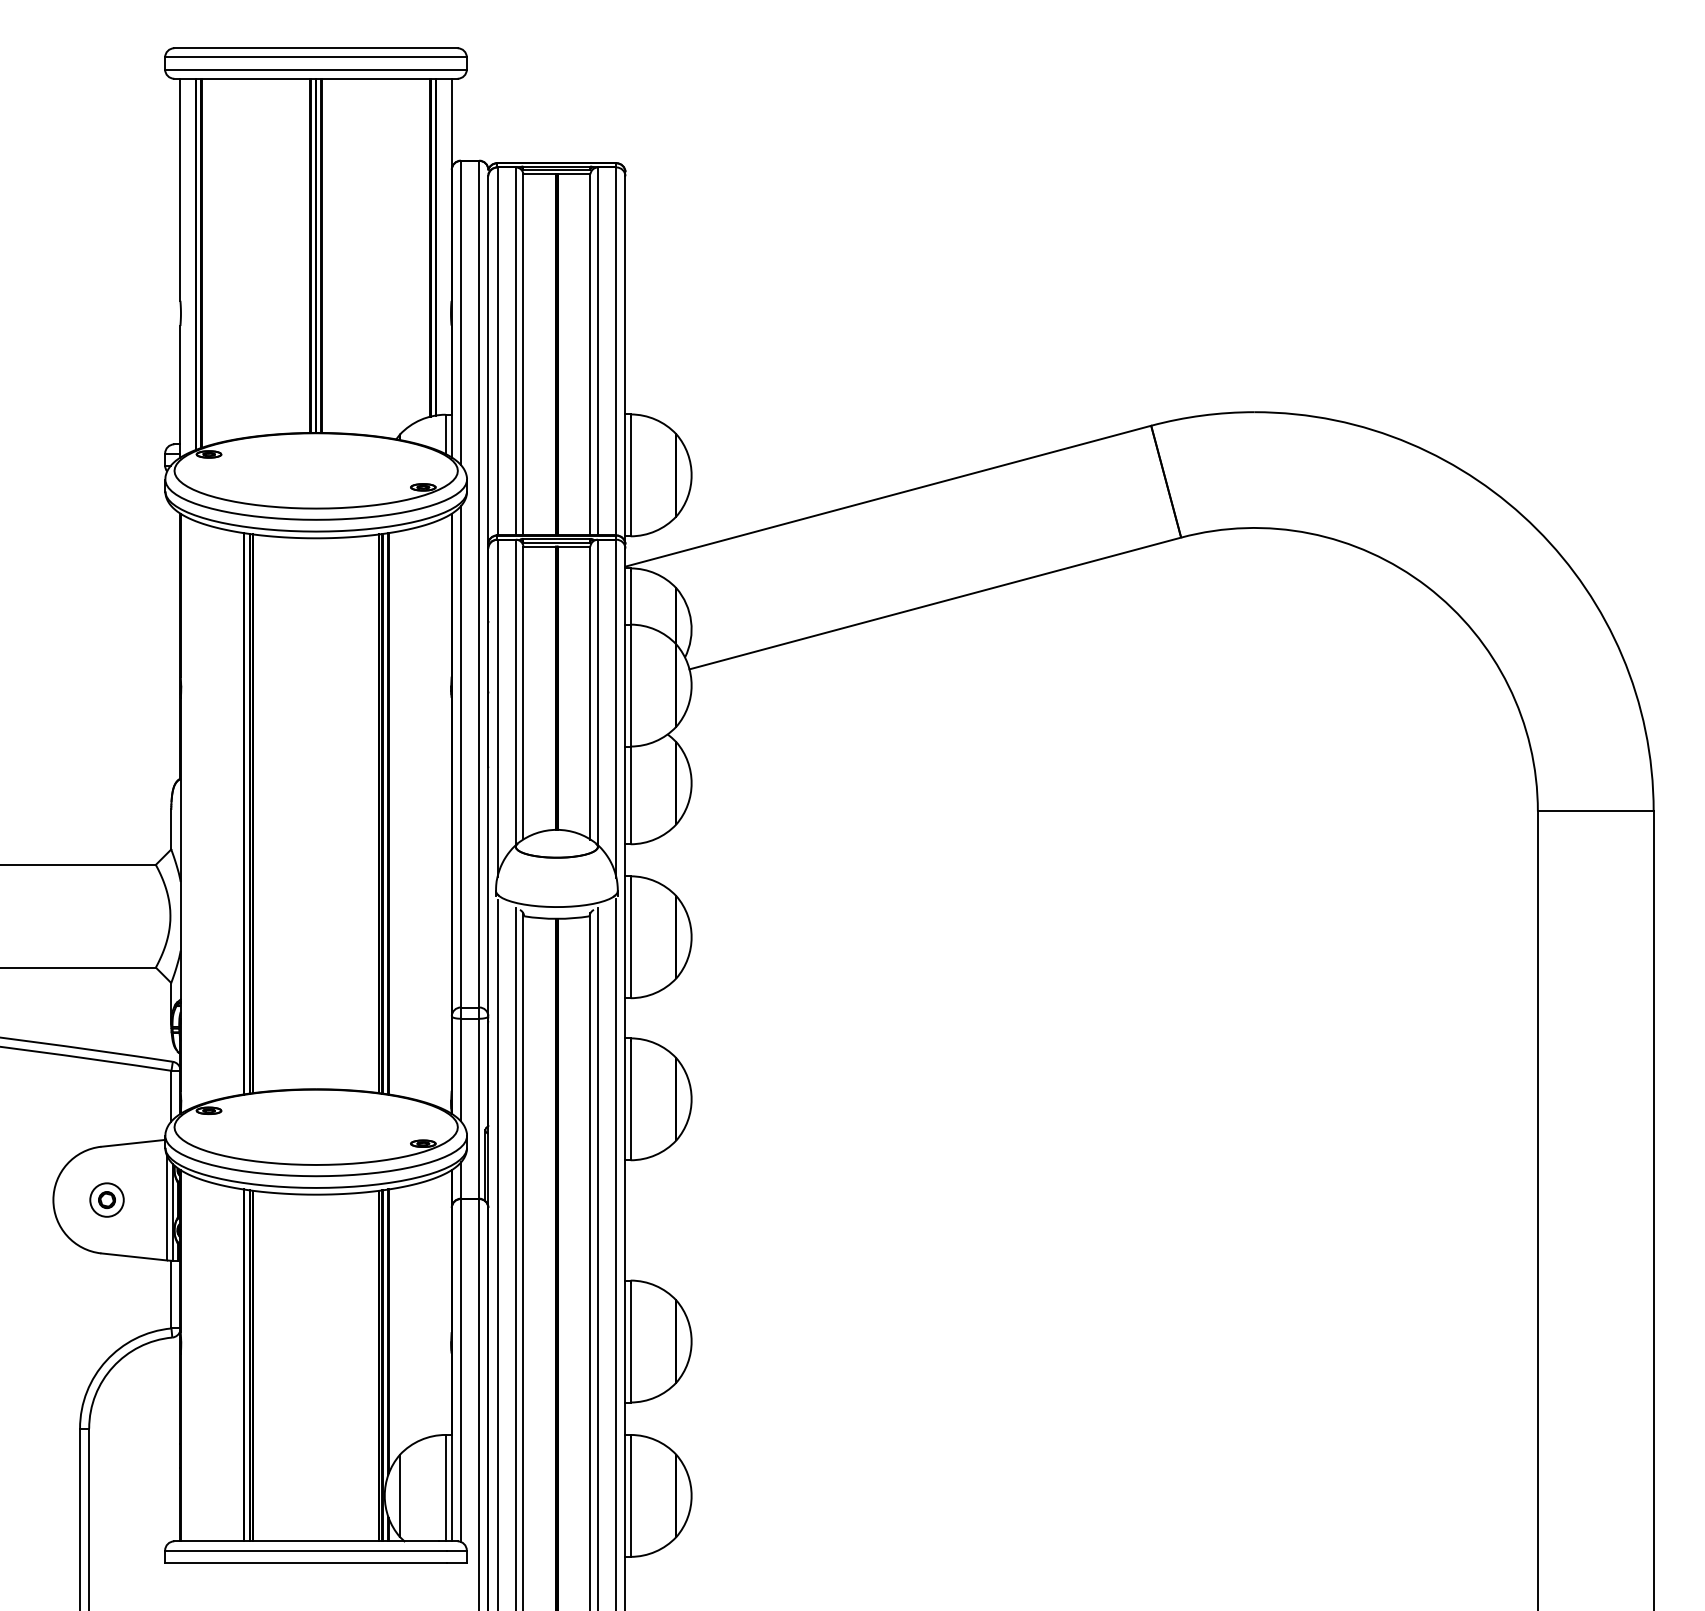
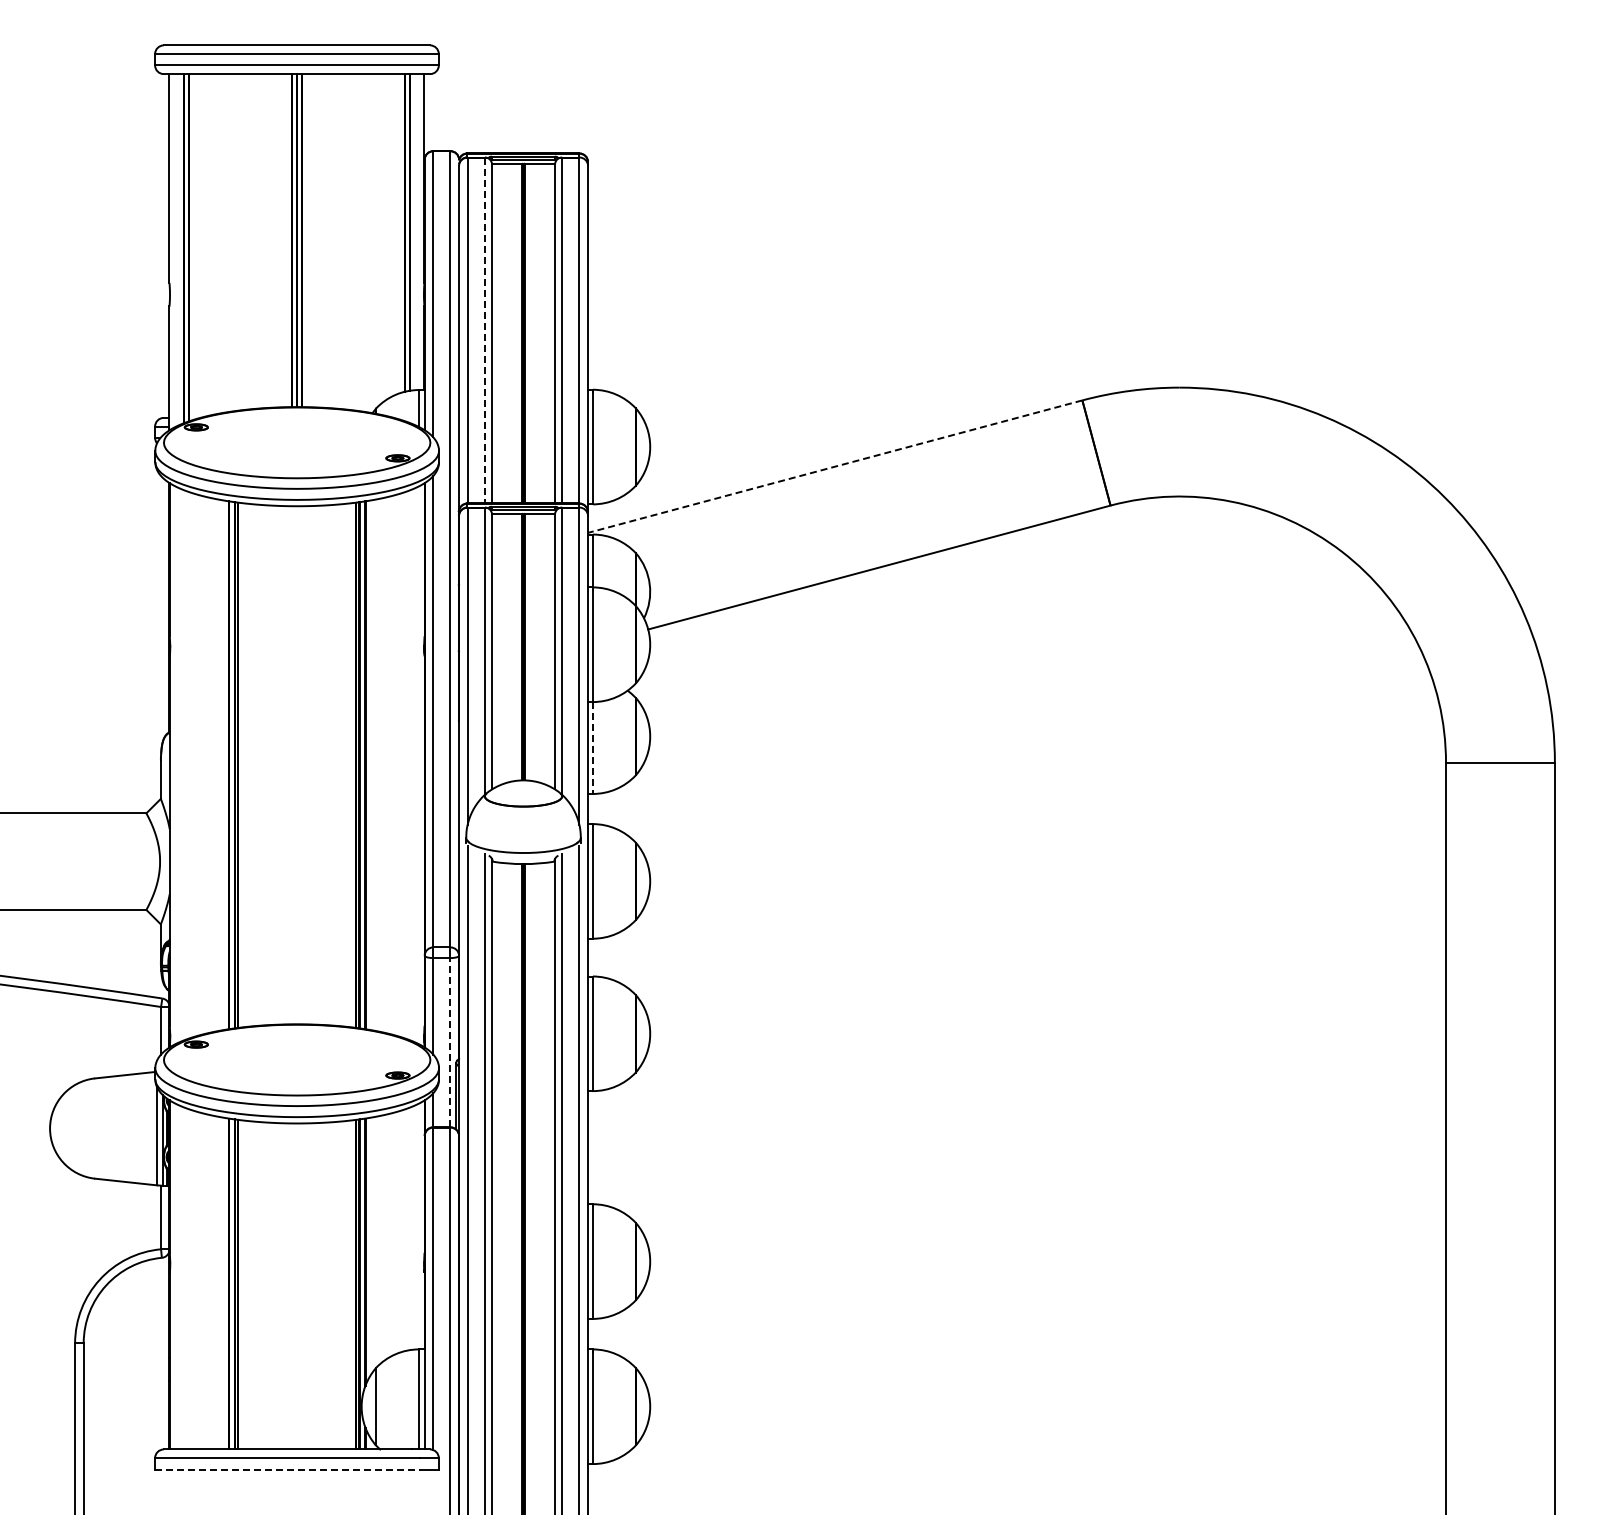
line: (515, 351) -> (484, 330), solid -> dashed
line: (888, 496) -> (835, 466), solid -> dashed
line: (630, 795) -> (592, 748), solid -> dashed
line: (479, 1108) -> (450, 1042), solid -> dashed
part: (107, 1200) -> (100, 1128), removed
line: (305, 1562) -> (287, 1469), solid -> dashed

